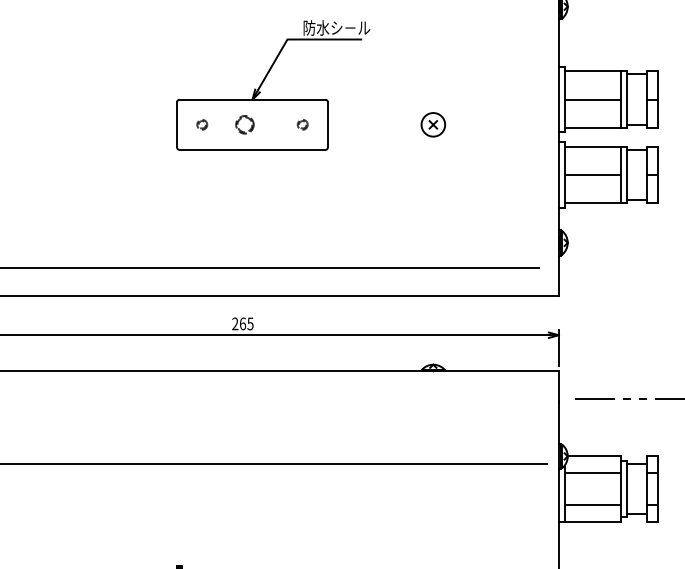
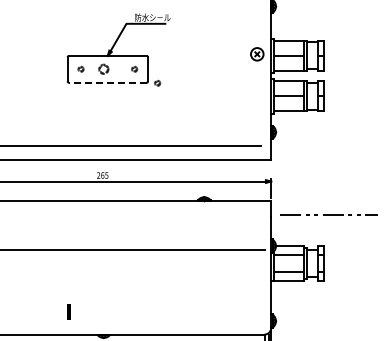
part: (433, 125) -> (257, 54), moved
line: (251, 149) -> (107, 82), solid -> dashed
part: (345, 149) -> (157, 82), added

